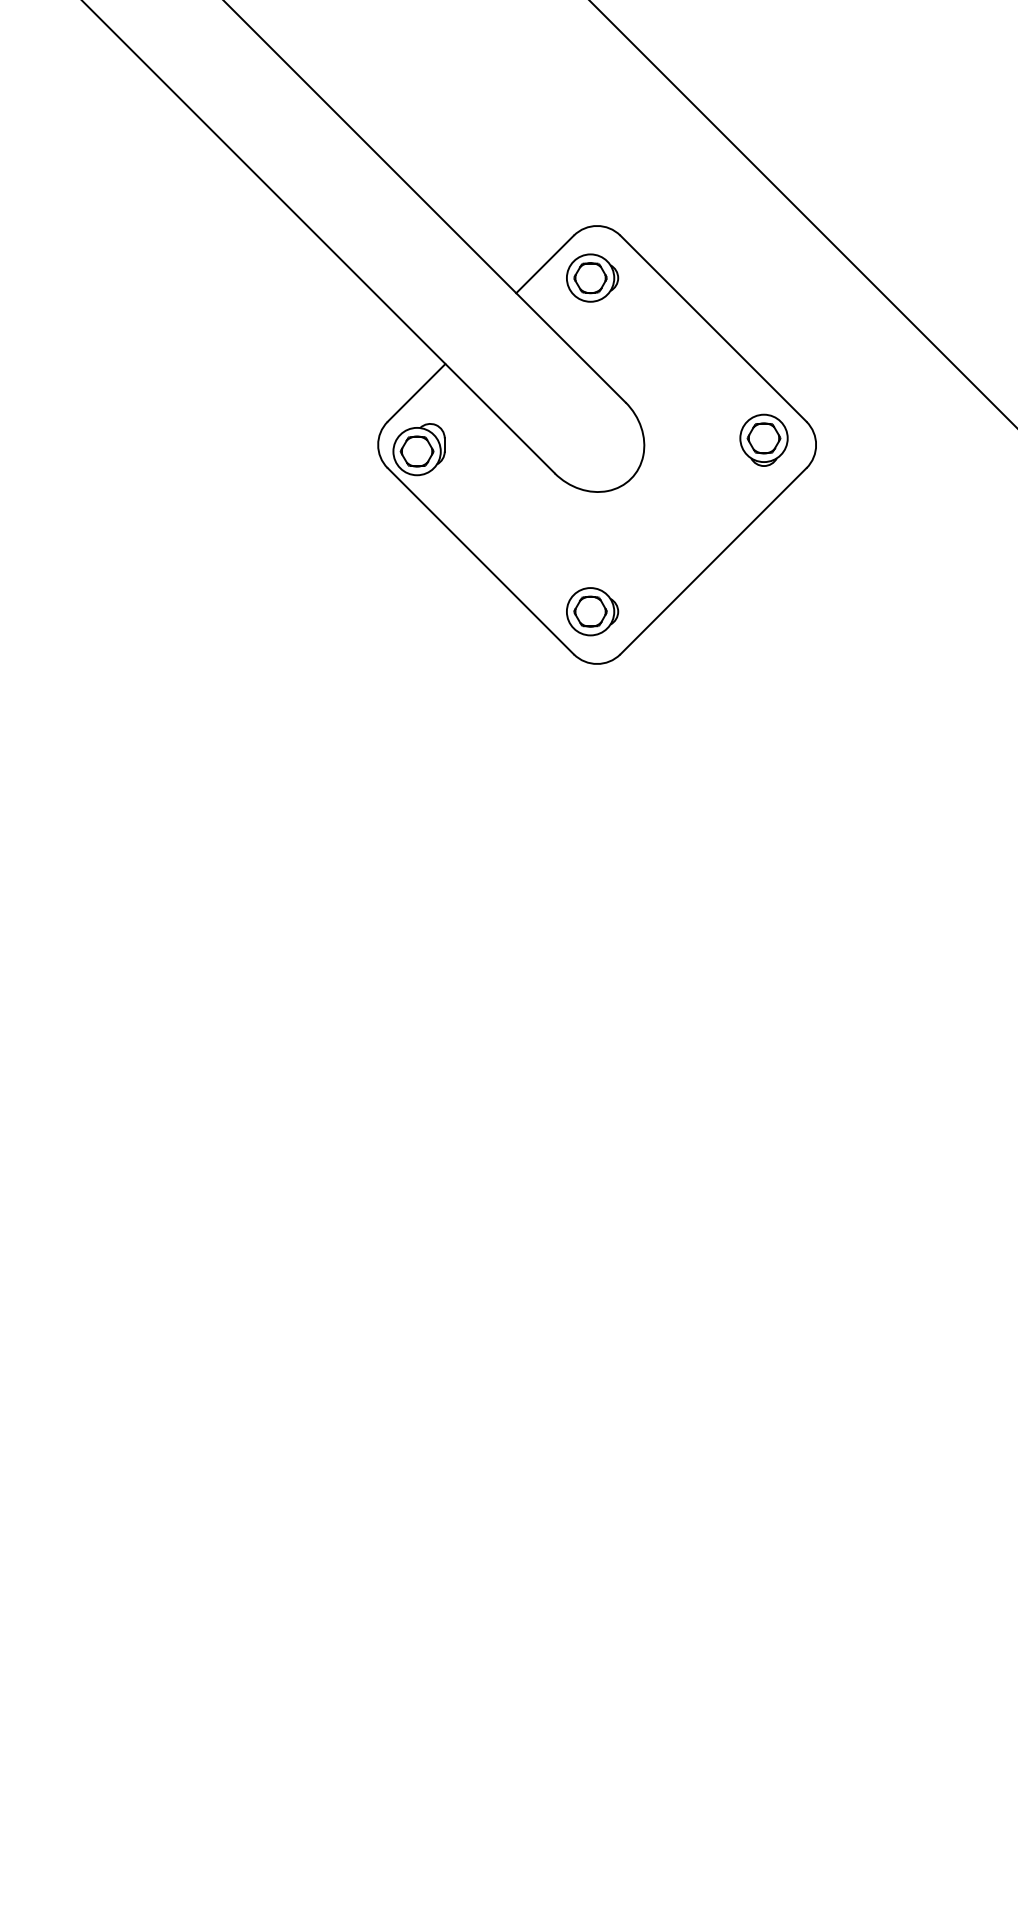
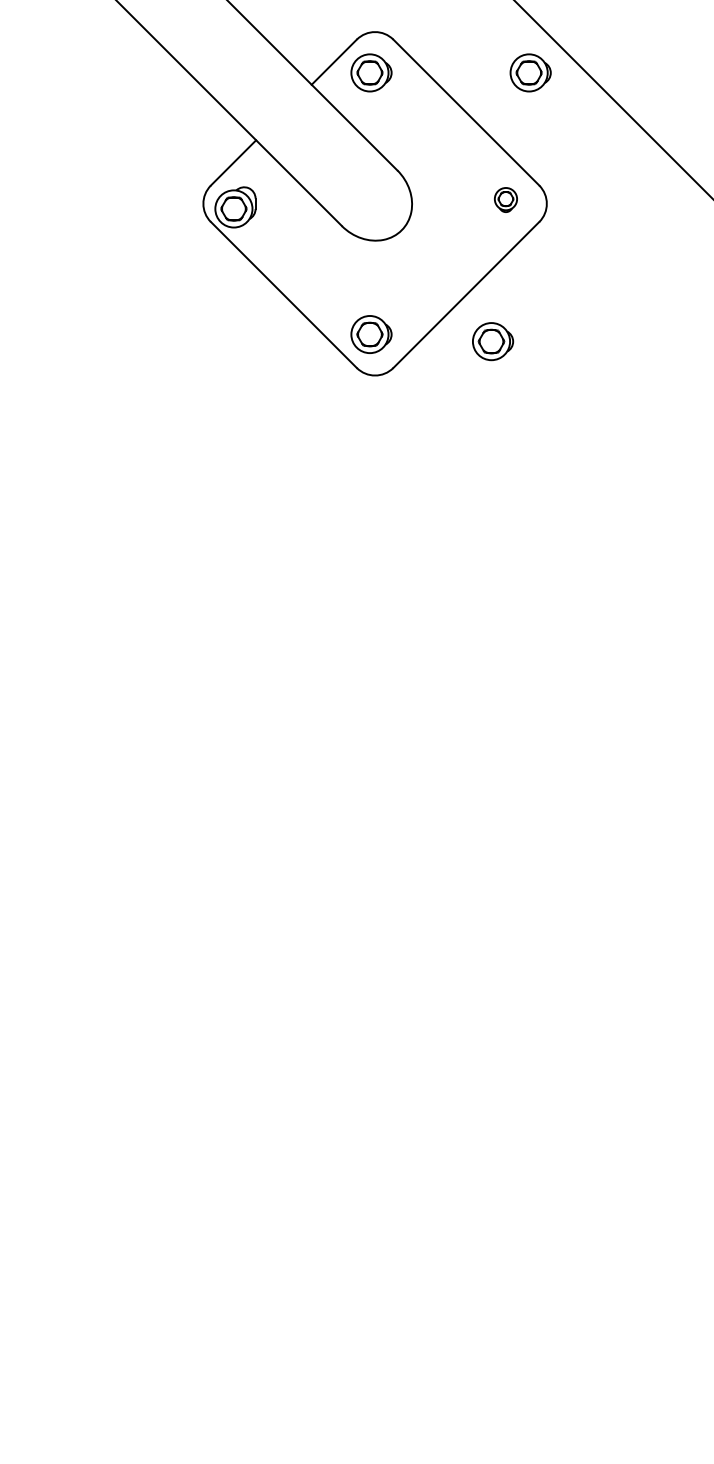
part: (795, 277) -> (530, 72), added
part: (763, 439) -> (505, 199), size x0.6
part: (747, 620) -> (493, 341), added

